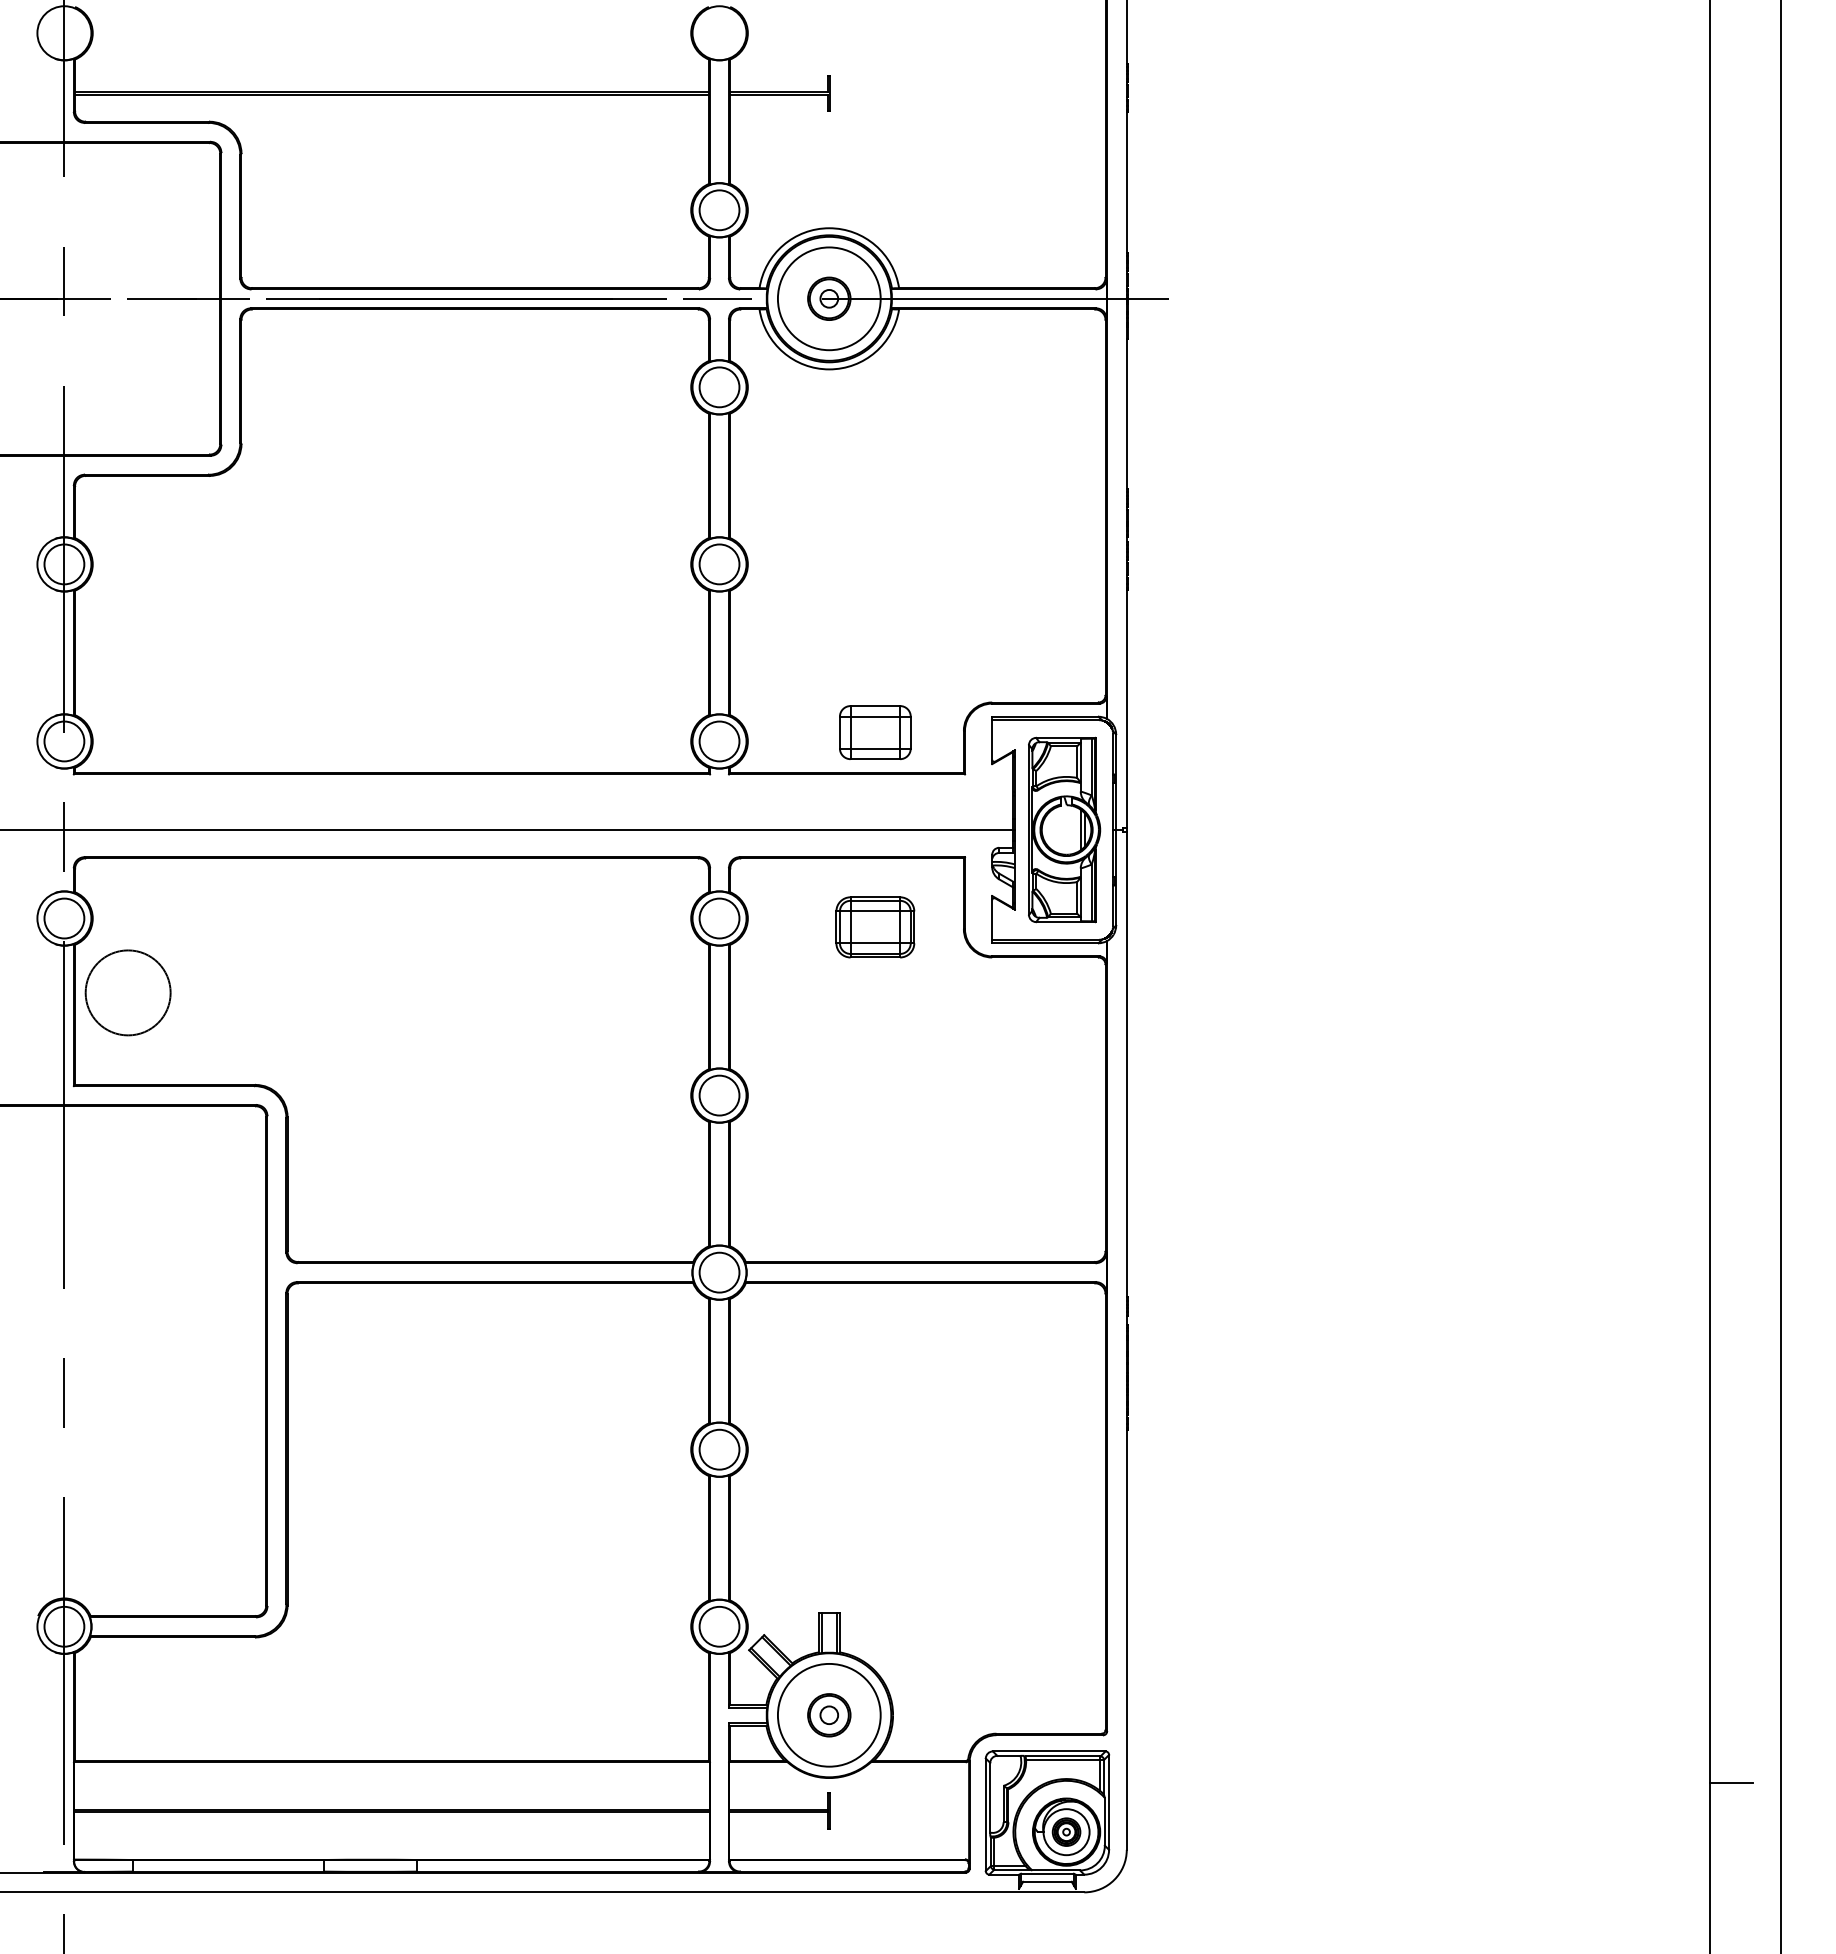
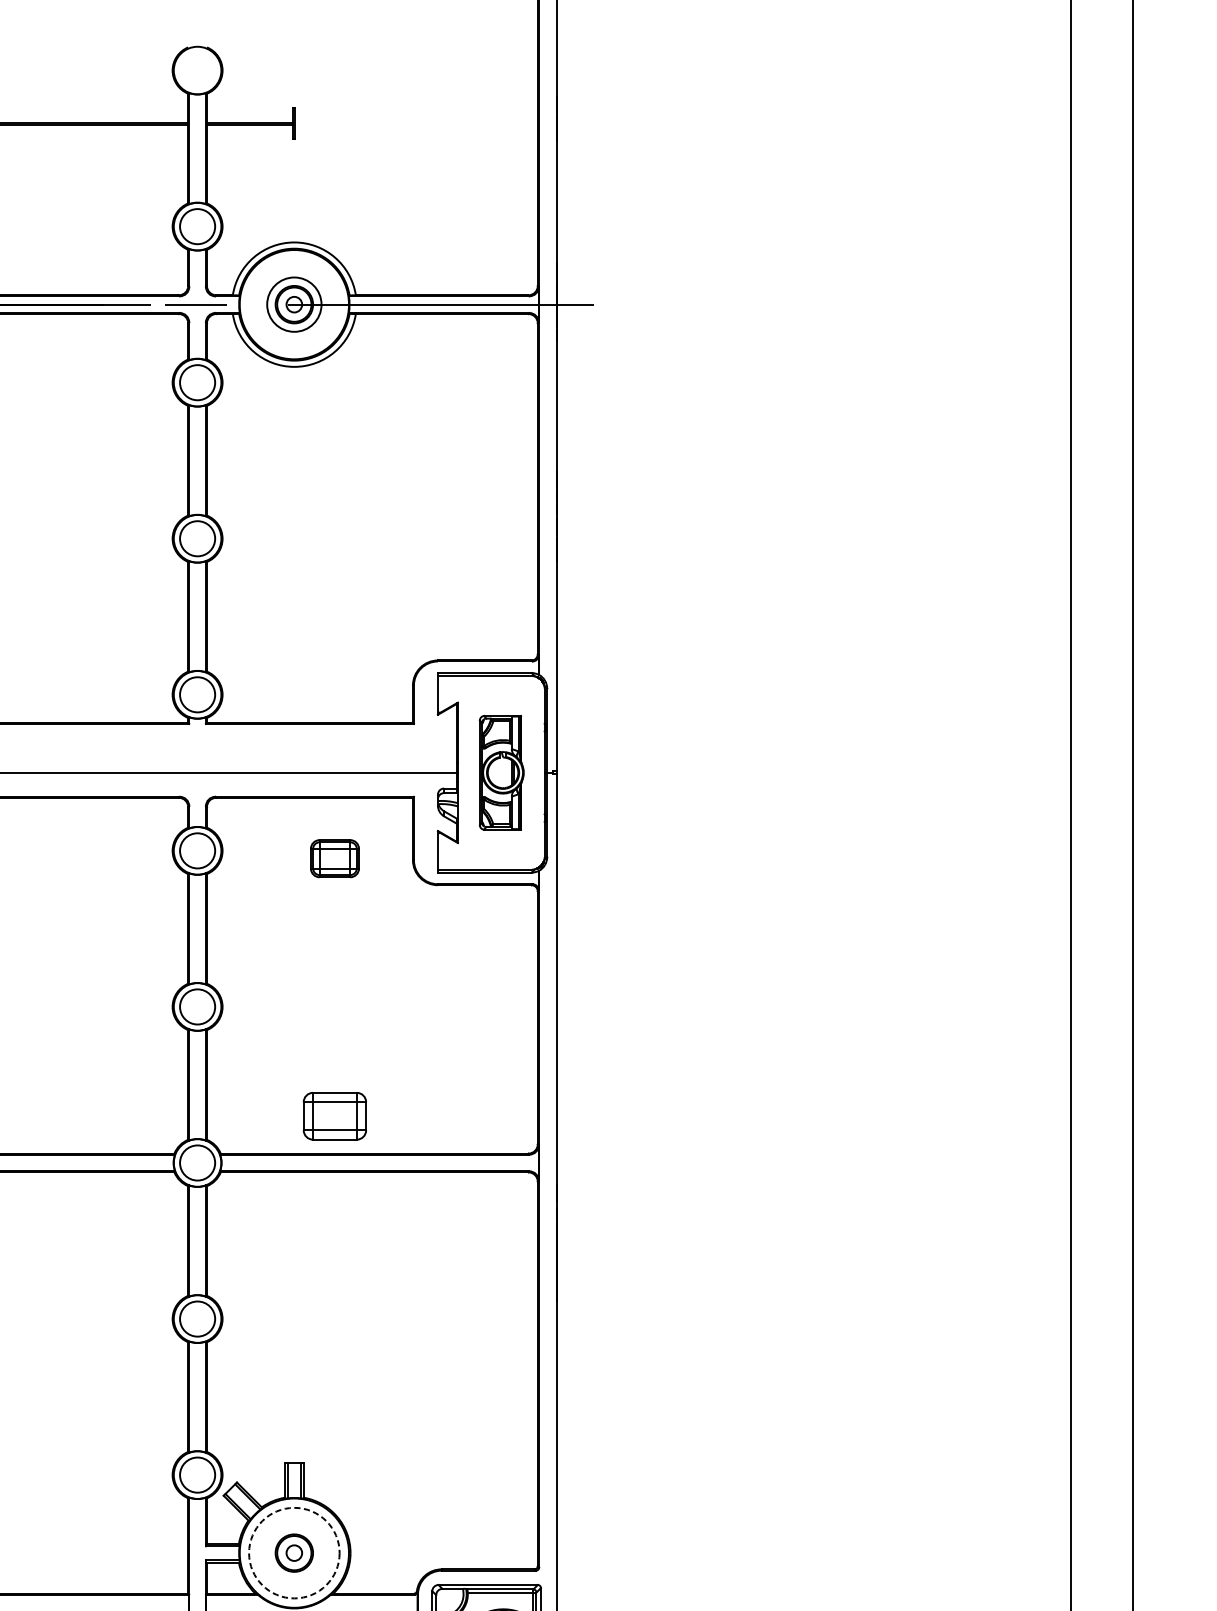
circle: (828, 298) -> (293, 304), size x0.6
part: (875, 732) -> (335, 1116), moved
part: (1064, 829) -> (501, 772), size x0.7
part: (875, 927) -> (335, 858), size x0.7
circle: (828, 1714) -> (293, 1552), solid -> dashed

